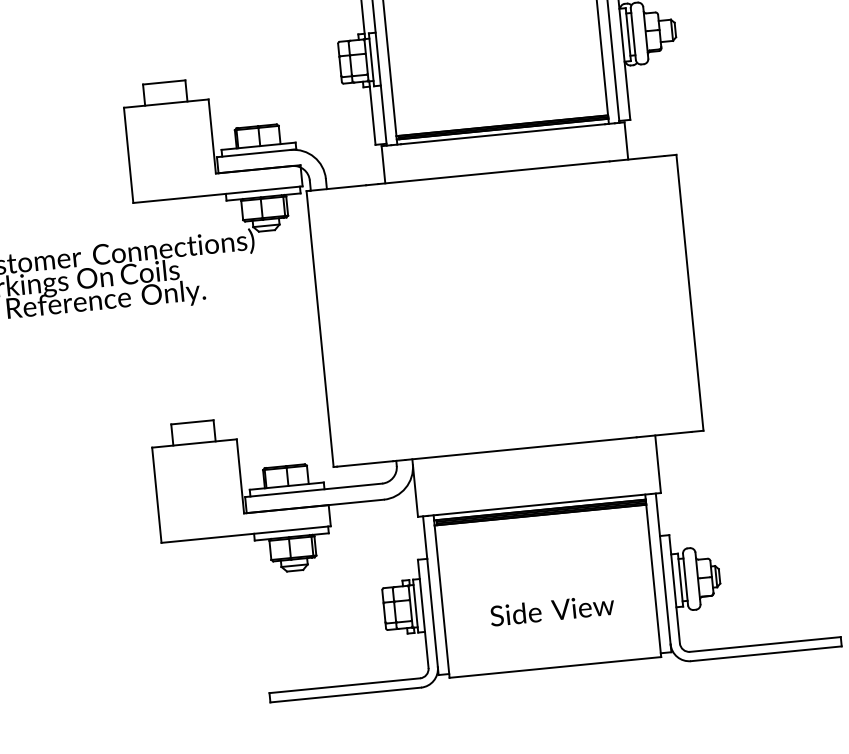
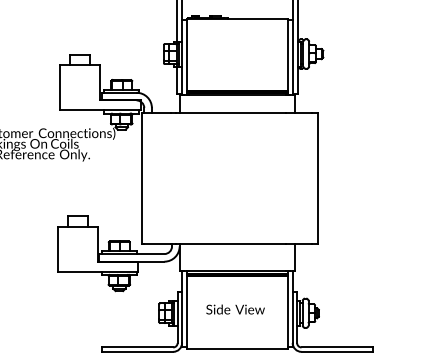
text: (552, 610) -> (235, 309), moved

